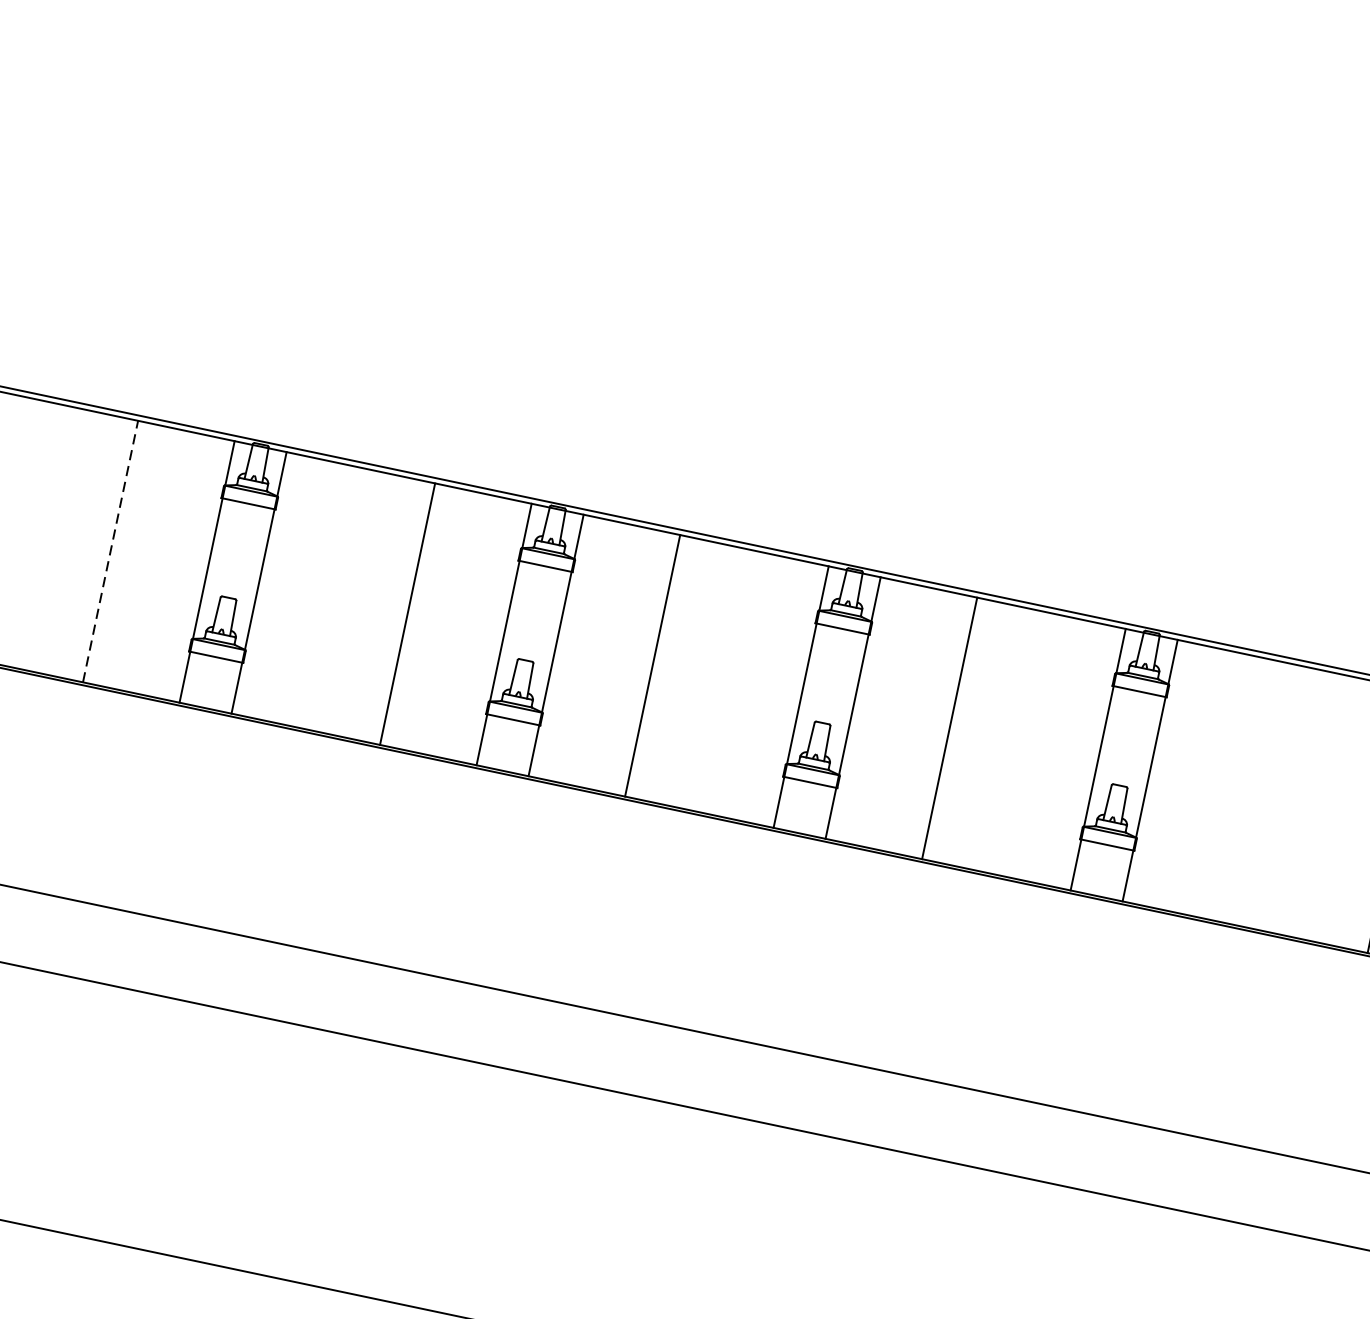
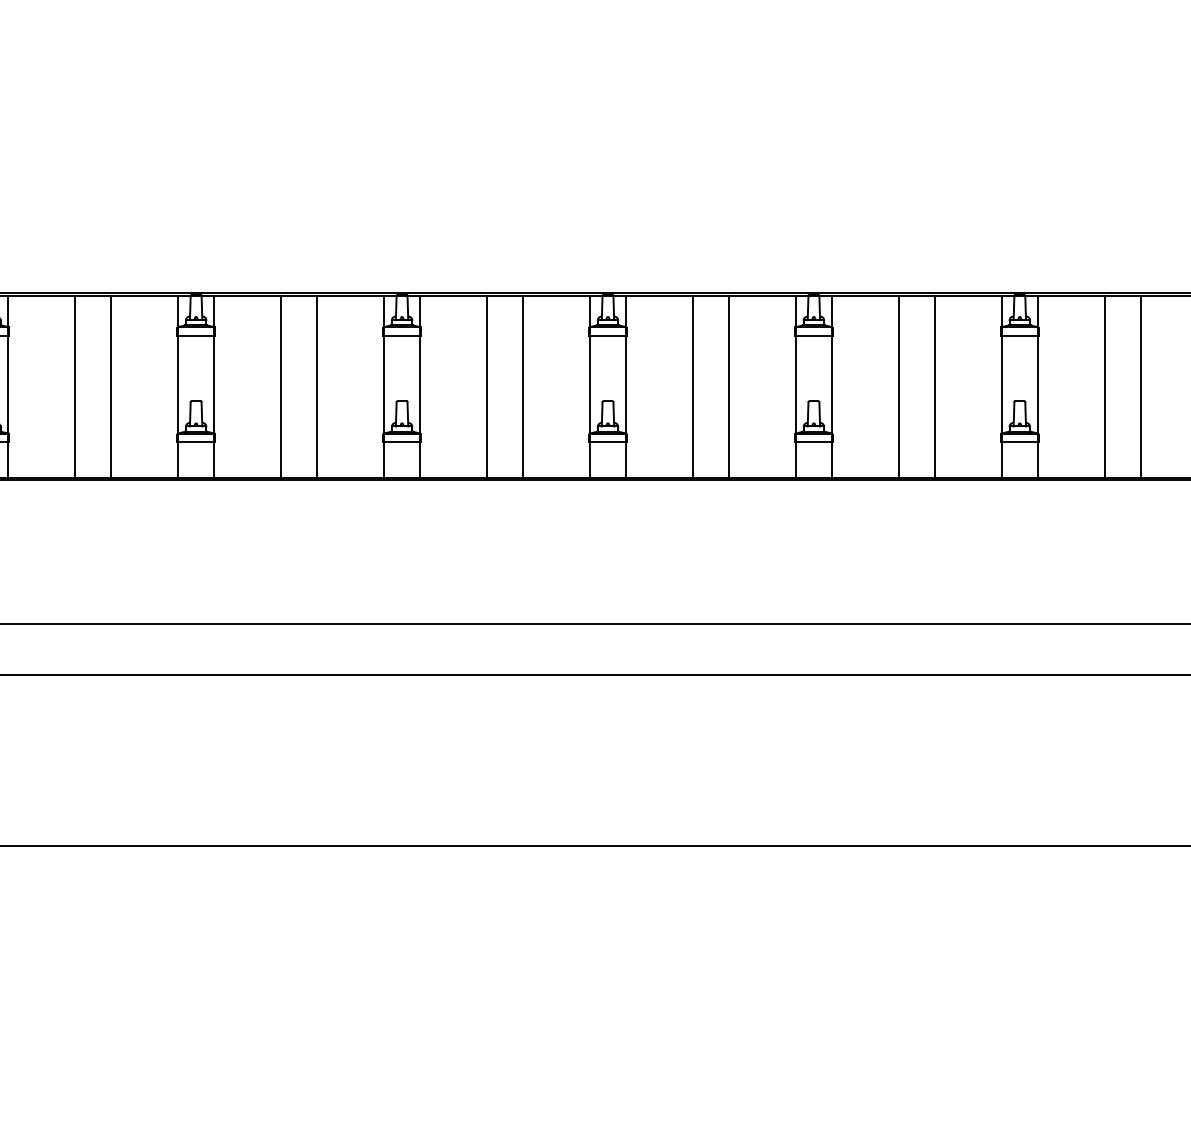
line: (59, 539) -> (281, 386), added
line: (110, 552) -> (317, 387), dashed -> solid
line: (356, 602) -> (487, 386), added
line: (704, 675) -> (728, 386), added
line: (1001, 738) -> (934, 386), added
line: (1246, 790) -> (1104, 386), added
line: (1298, 800) -> (1140, 386), added

